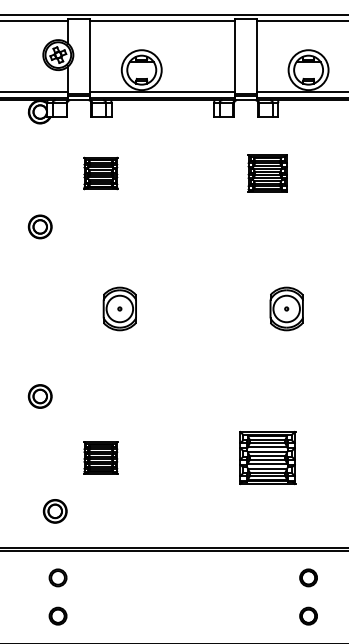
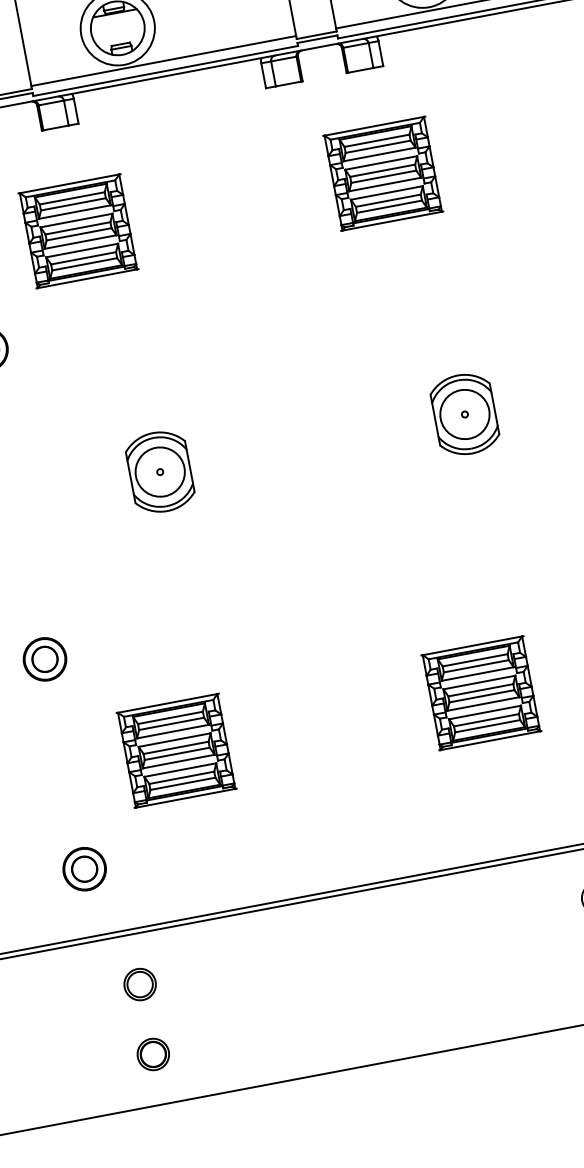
part: (100, 173) -> (78, 231), size x1.67
part: (267, 173) -> (383, 173), size x1.43
part: (100, 457) -> (176, 750), size x1.67
part: (54, 511) -> (83, 869), moved

